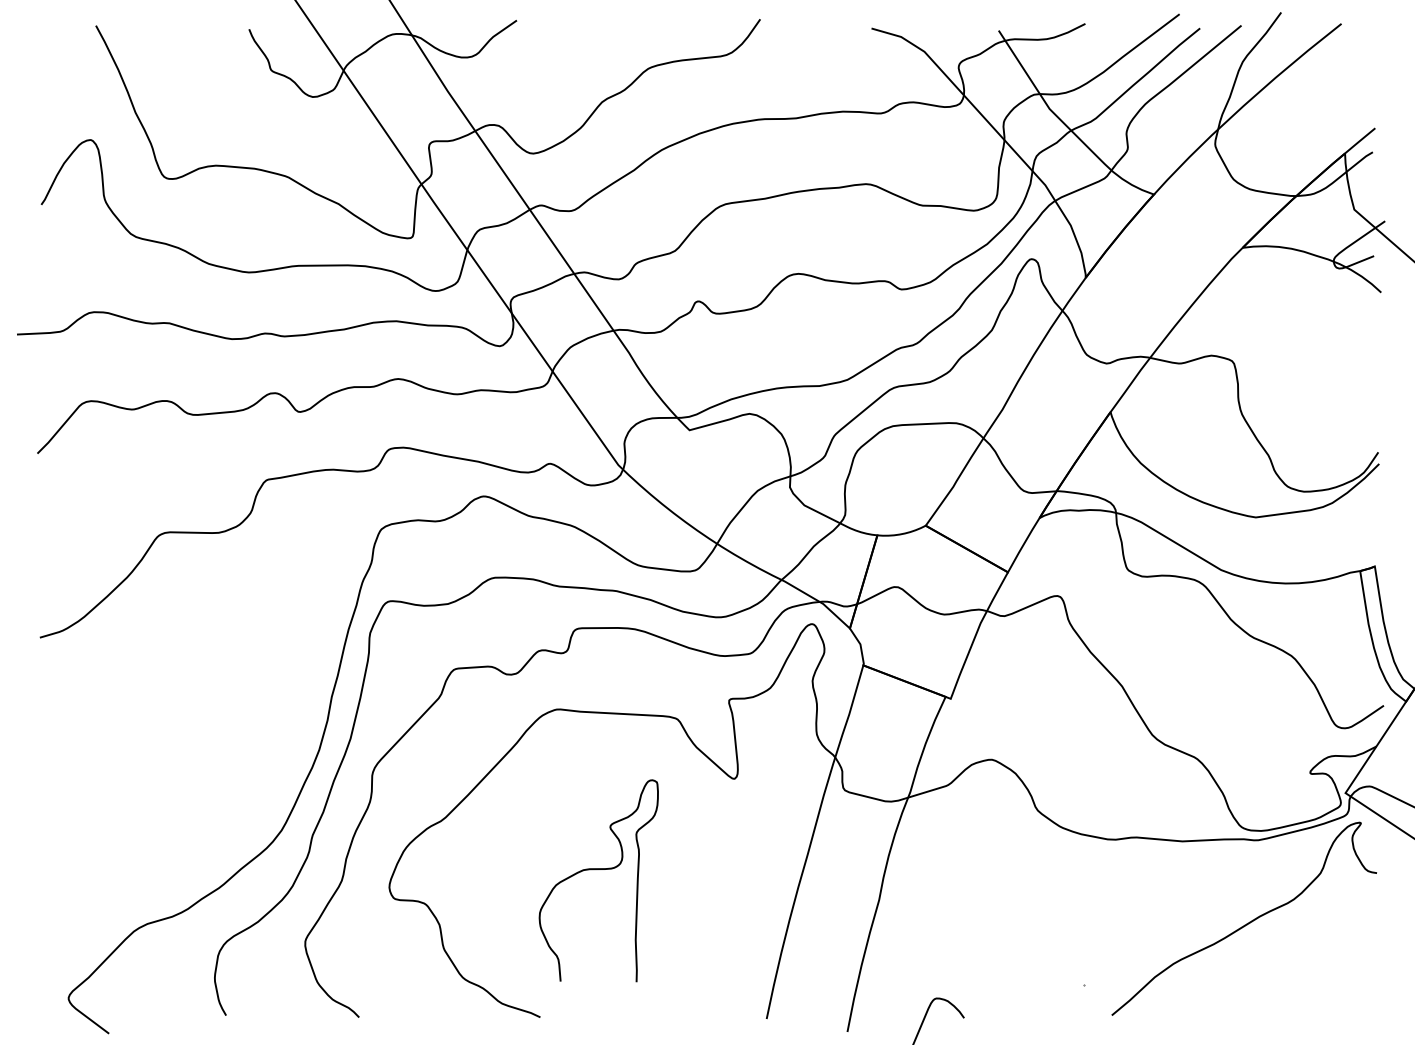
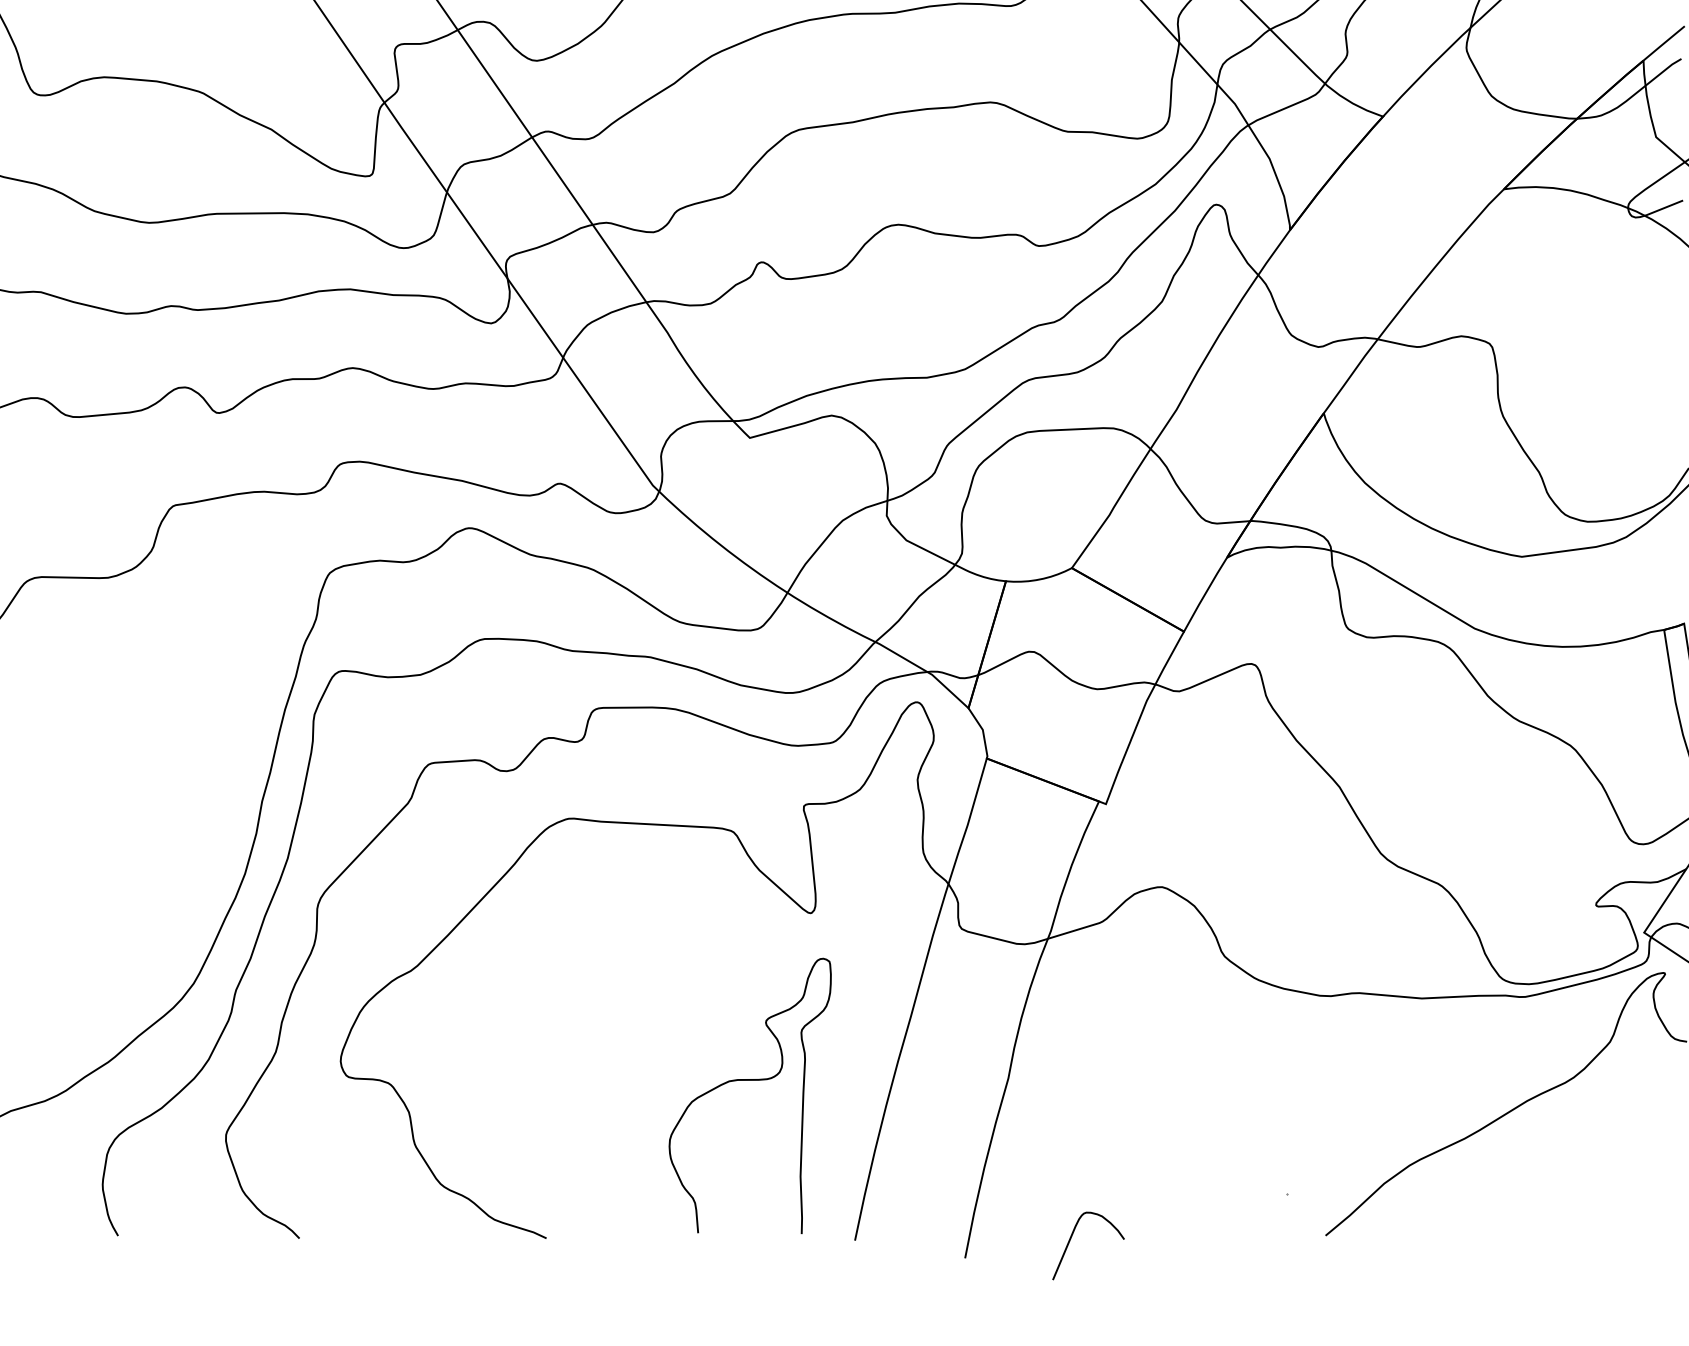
curve: (594, 870) -> (744, 1081), moved

